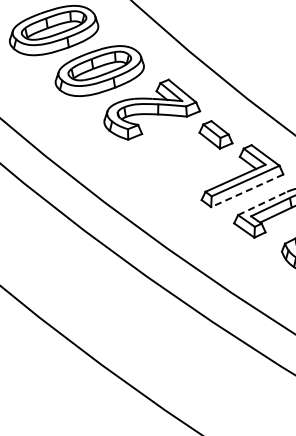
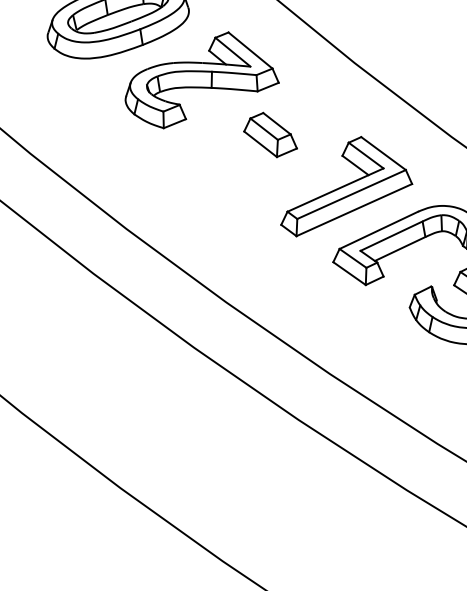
part: (215, 134) -> (269, 134), moved
line: (247, 190) -> (354, 209), dashed -> solid
line: (263, 203) -> (380, 230), dashed -> solid

